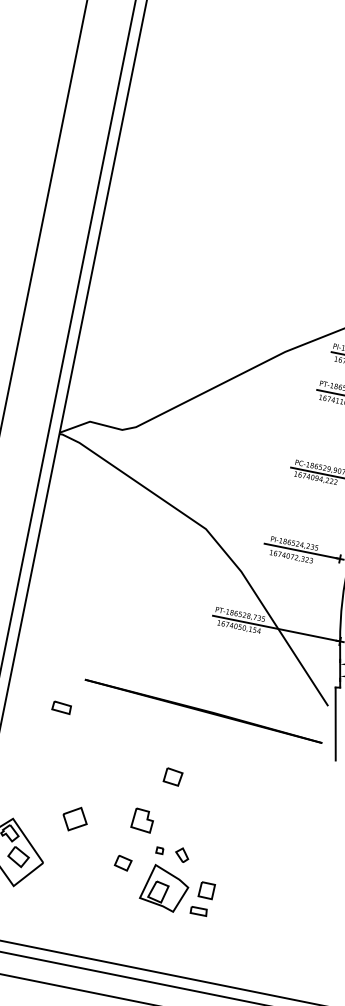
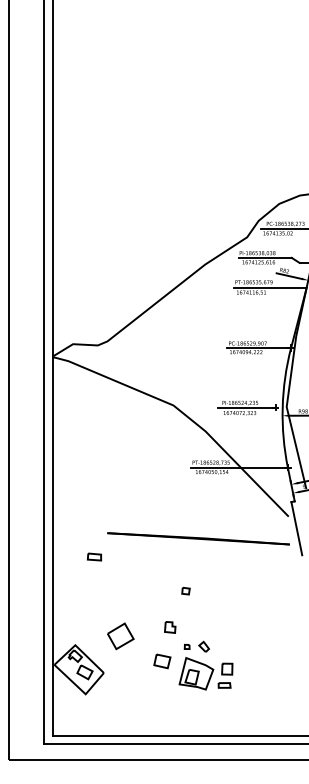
part: (172, 775) -> (185, 590), size x0.6
part: (74, 819) -> (120, 636), size x1.4
part: (141, 820) -> (169, 627), size x0.7
part: (122, 863) -> (161, 661), size x1.4

